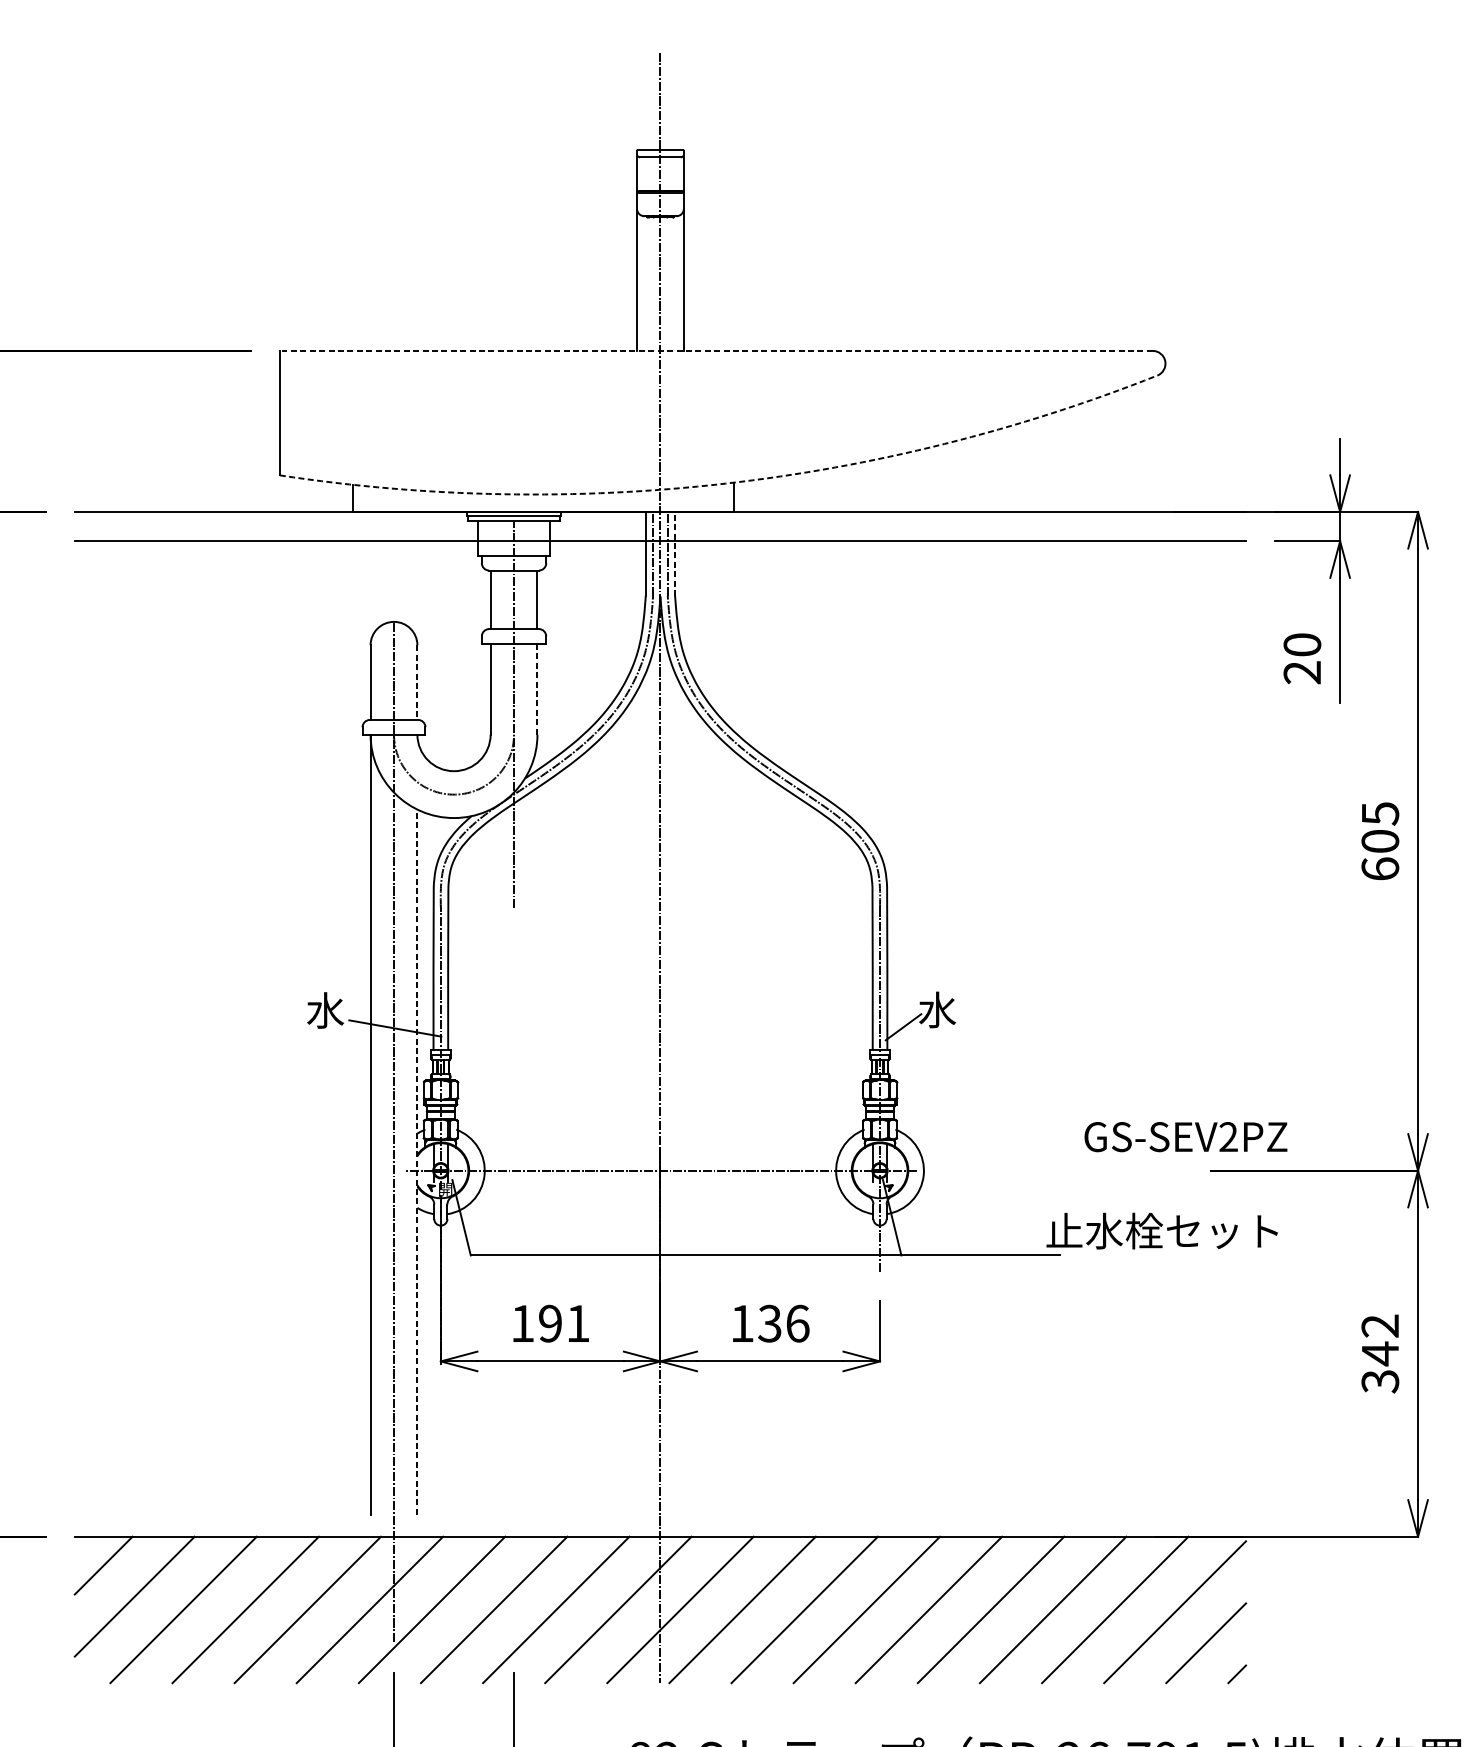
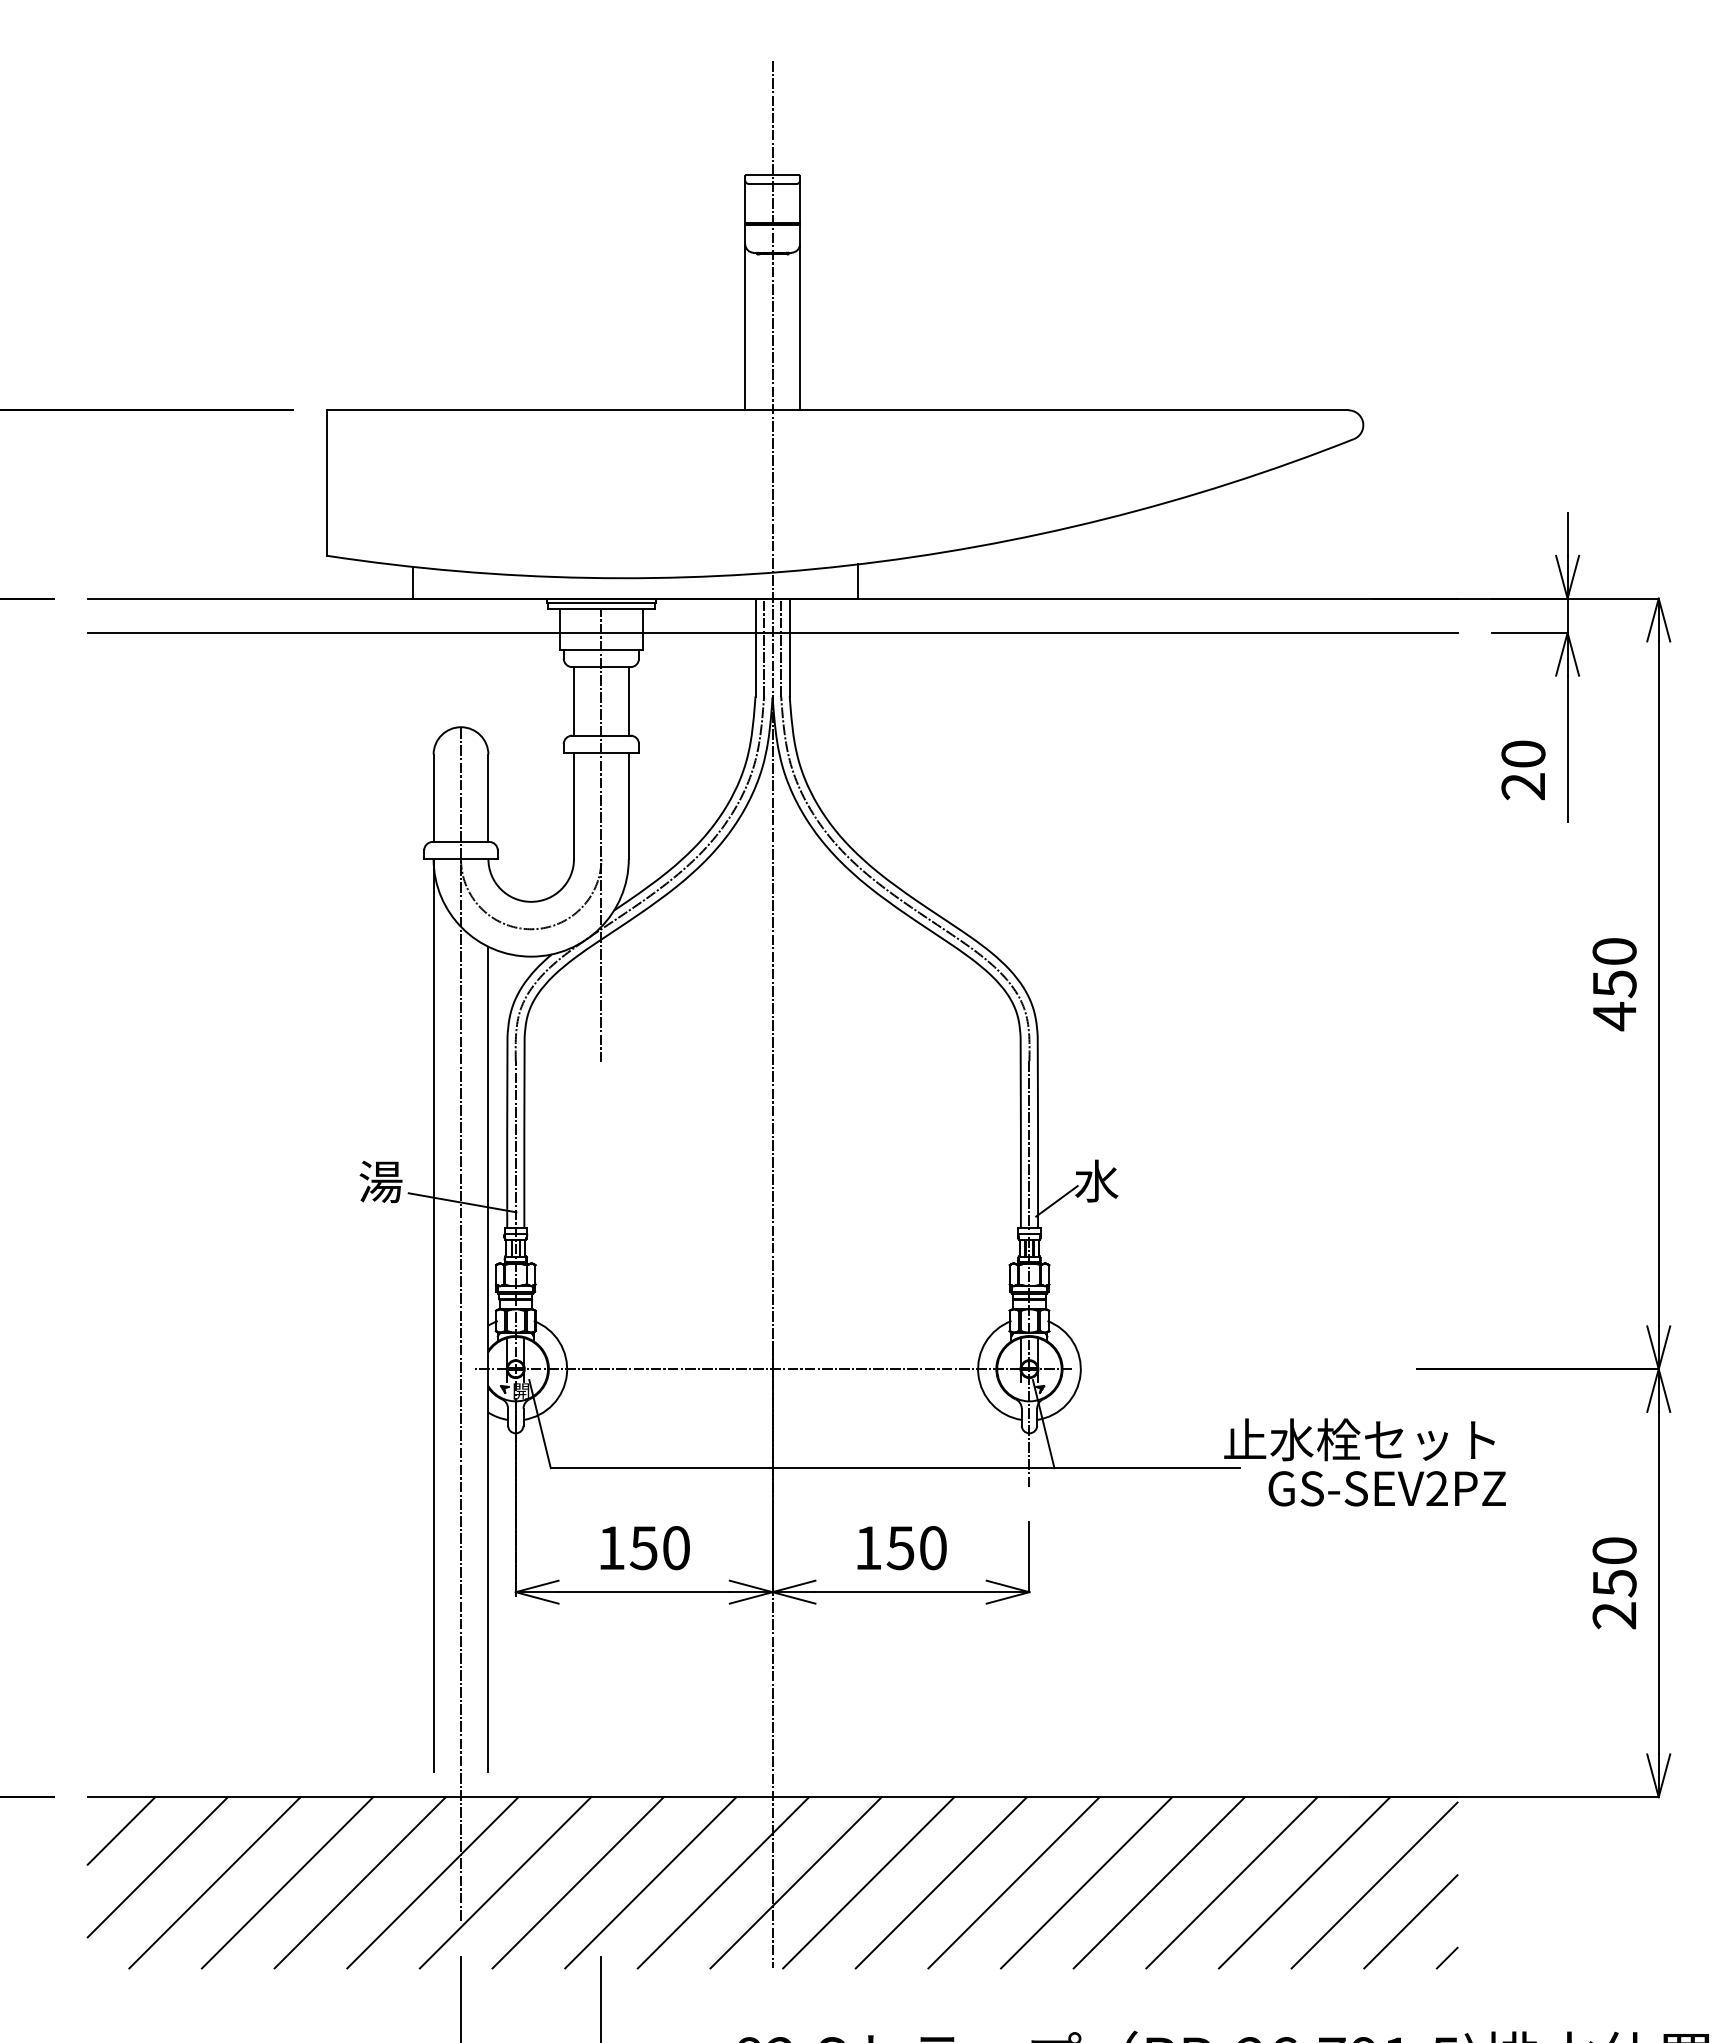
line: (715, 351) -> (837, 410), dashed -> solid
arc: (725, 483) -> (848, 565), dashed -> solid
line: (674, 553) -> (789, 647), dashed -> solid
line: (417, 682) -> (488, 798), dashed -> solid
line: (537, 688) -> (628, 805), dashed -> solid
text: (1380, 841) -> (1614, 984), 605 -> 450
text: (325, 1010) -> (380, 1181), 水 -> 湯
text: (1185, 1136) -> (1386, 1488), moved
line: (417, 1161) -> (488, 1358), dashed -> solid
text: (563, 1324) -> (659, 1548), 191 -> 150
text: (783, 1324) -> (916, 1548), 136 -> 150
text: (1380, 1354) -> (1614, 1583), 342 -> 250

